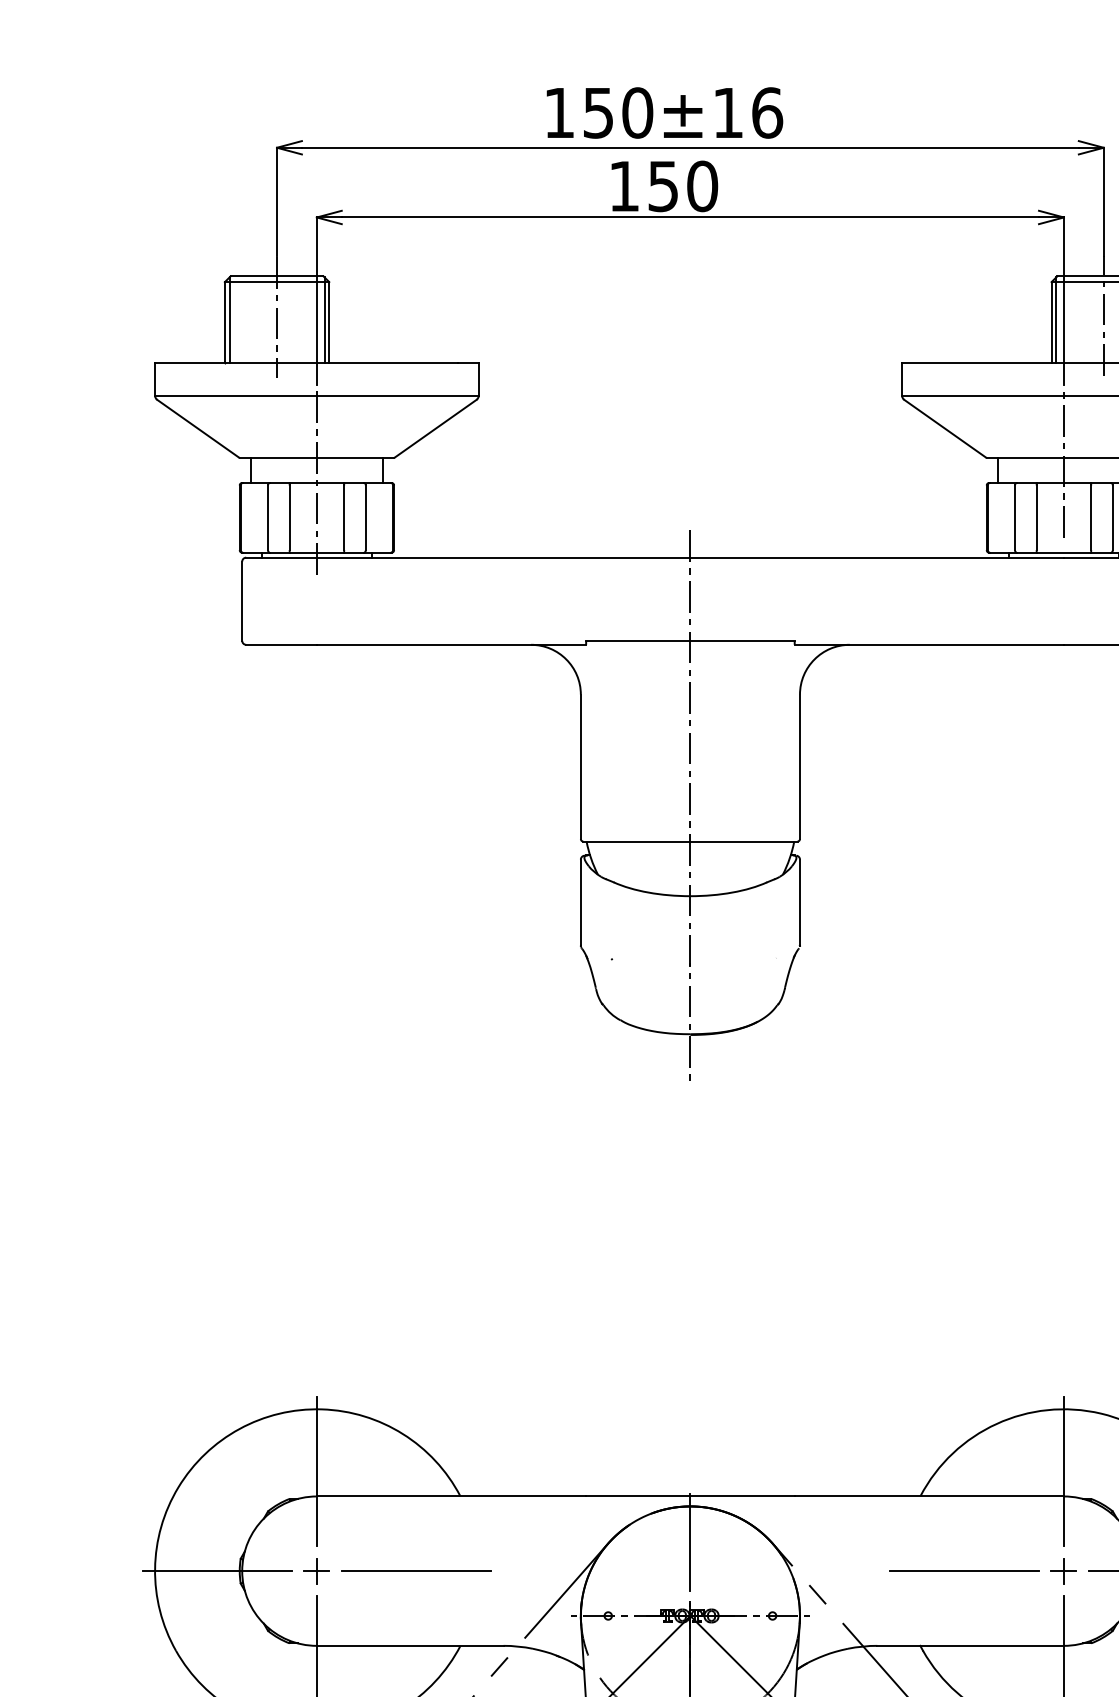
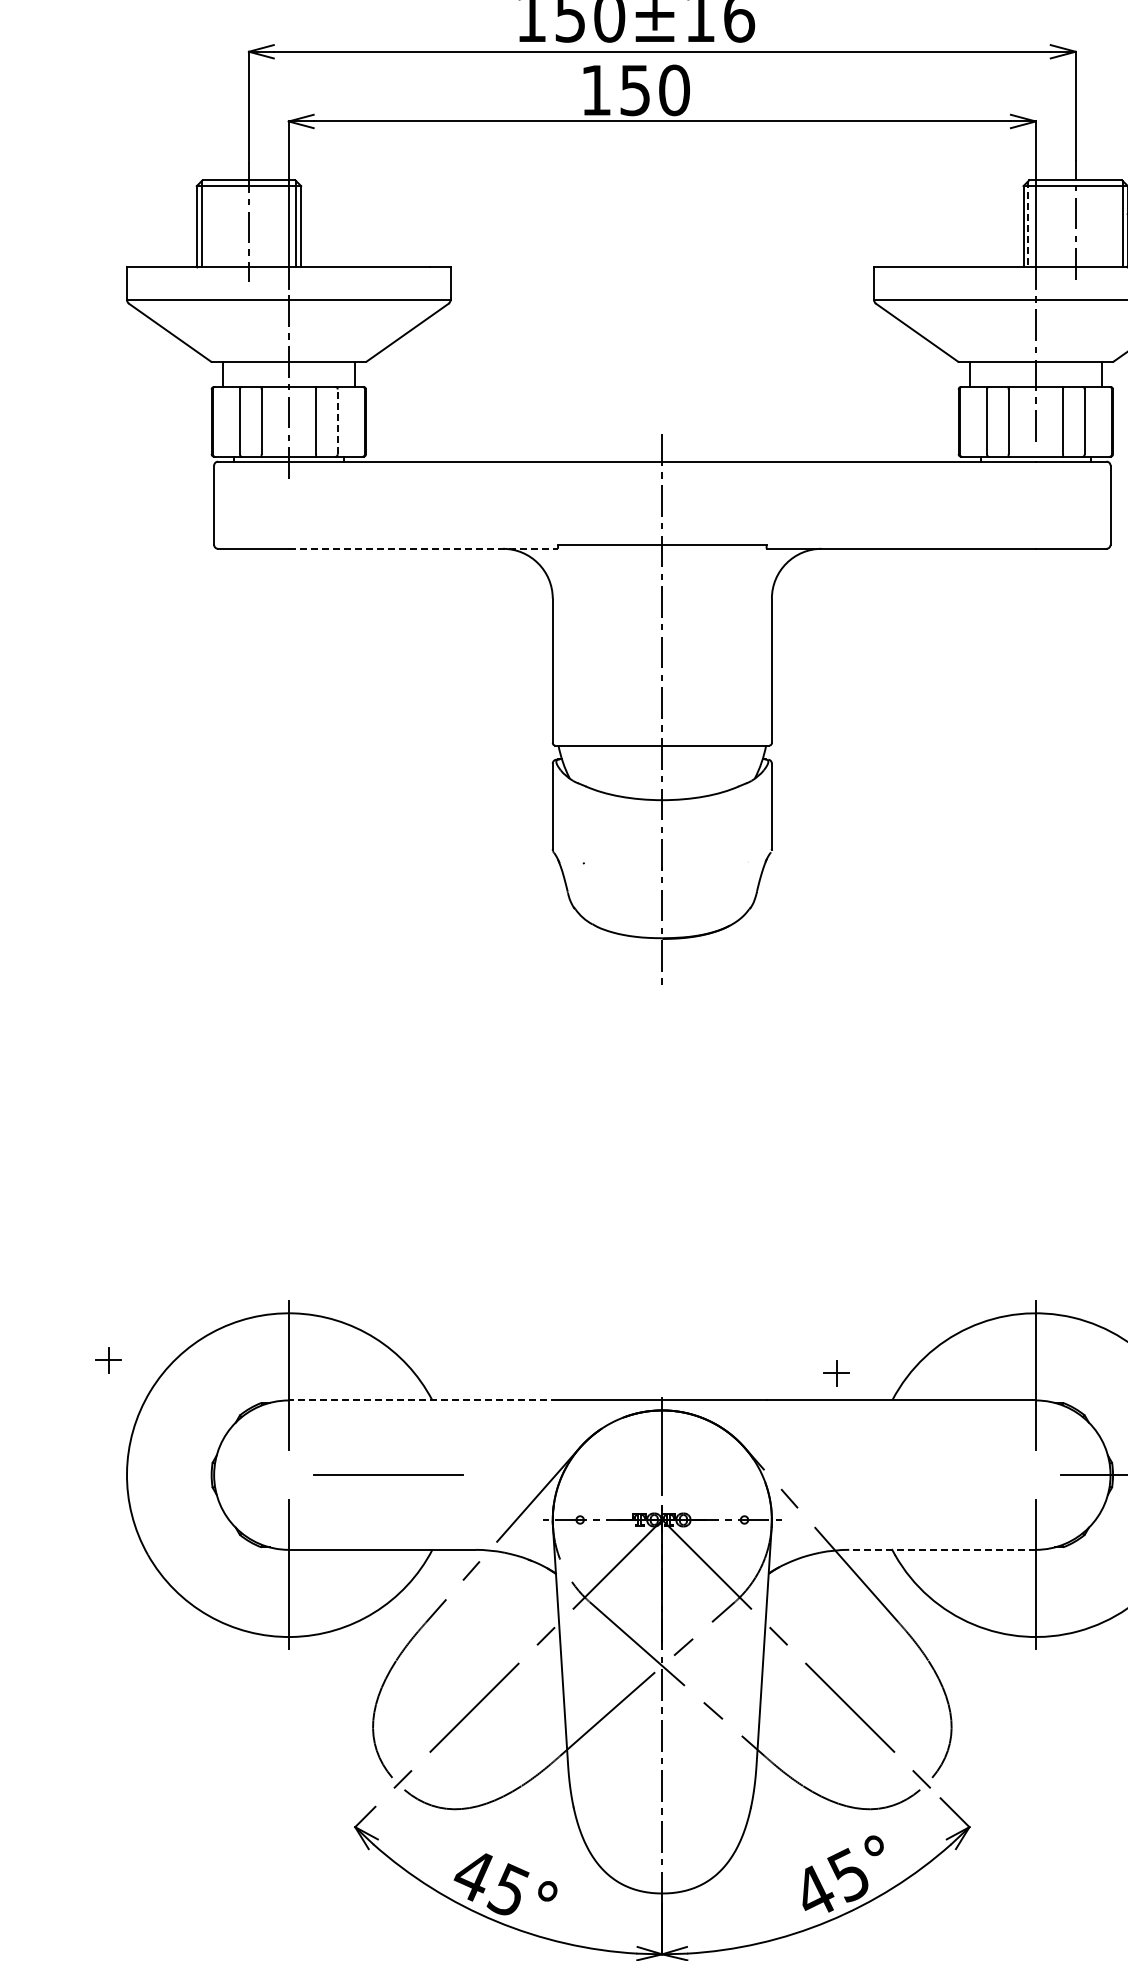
line: (1056, 320) -> (1028, 224), solid -> dashed
line: (365, 517) -> (337, 421), solid -> dashed
line: (451, 644) -> (423, 548), solid -> dashed
line: (451, 1496) -> (423, 1400), solid -> dashed
line: (216, 1571) -> (188, 1475), removed
part: (316, 1571) -> (108, 1360), moved
line: (963, 1571) -> (935, 1475), removed
part: (1063, 1571) -> (836, 1373), moved
line: (970, 1645) -> (942, 1549), solid -> dashed

